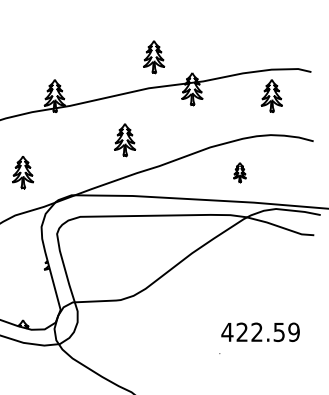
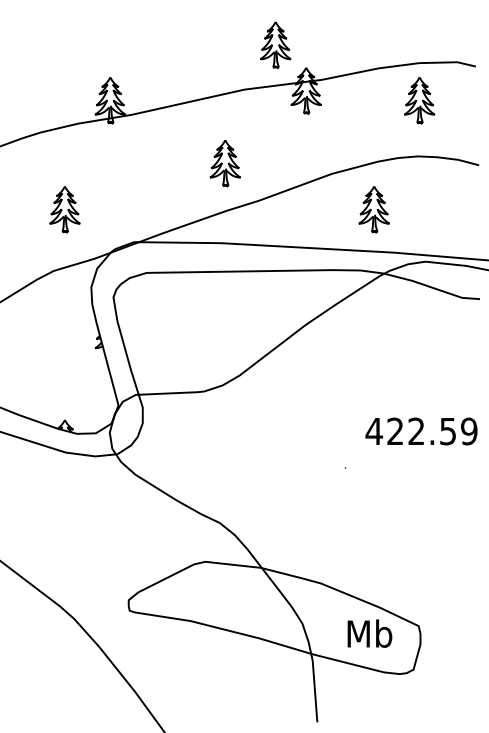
part: (153, 56) -> (275, 44), moved
part: (124, 140) -> (224, 163), moved
part: (239, 172) -> (373, 209), size x1.67
text: (260, 332) -> (421, 431), moved

